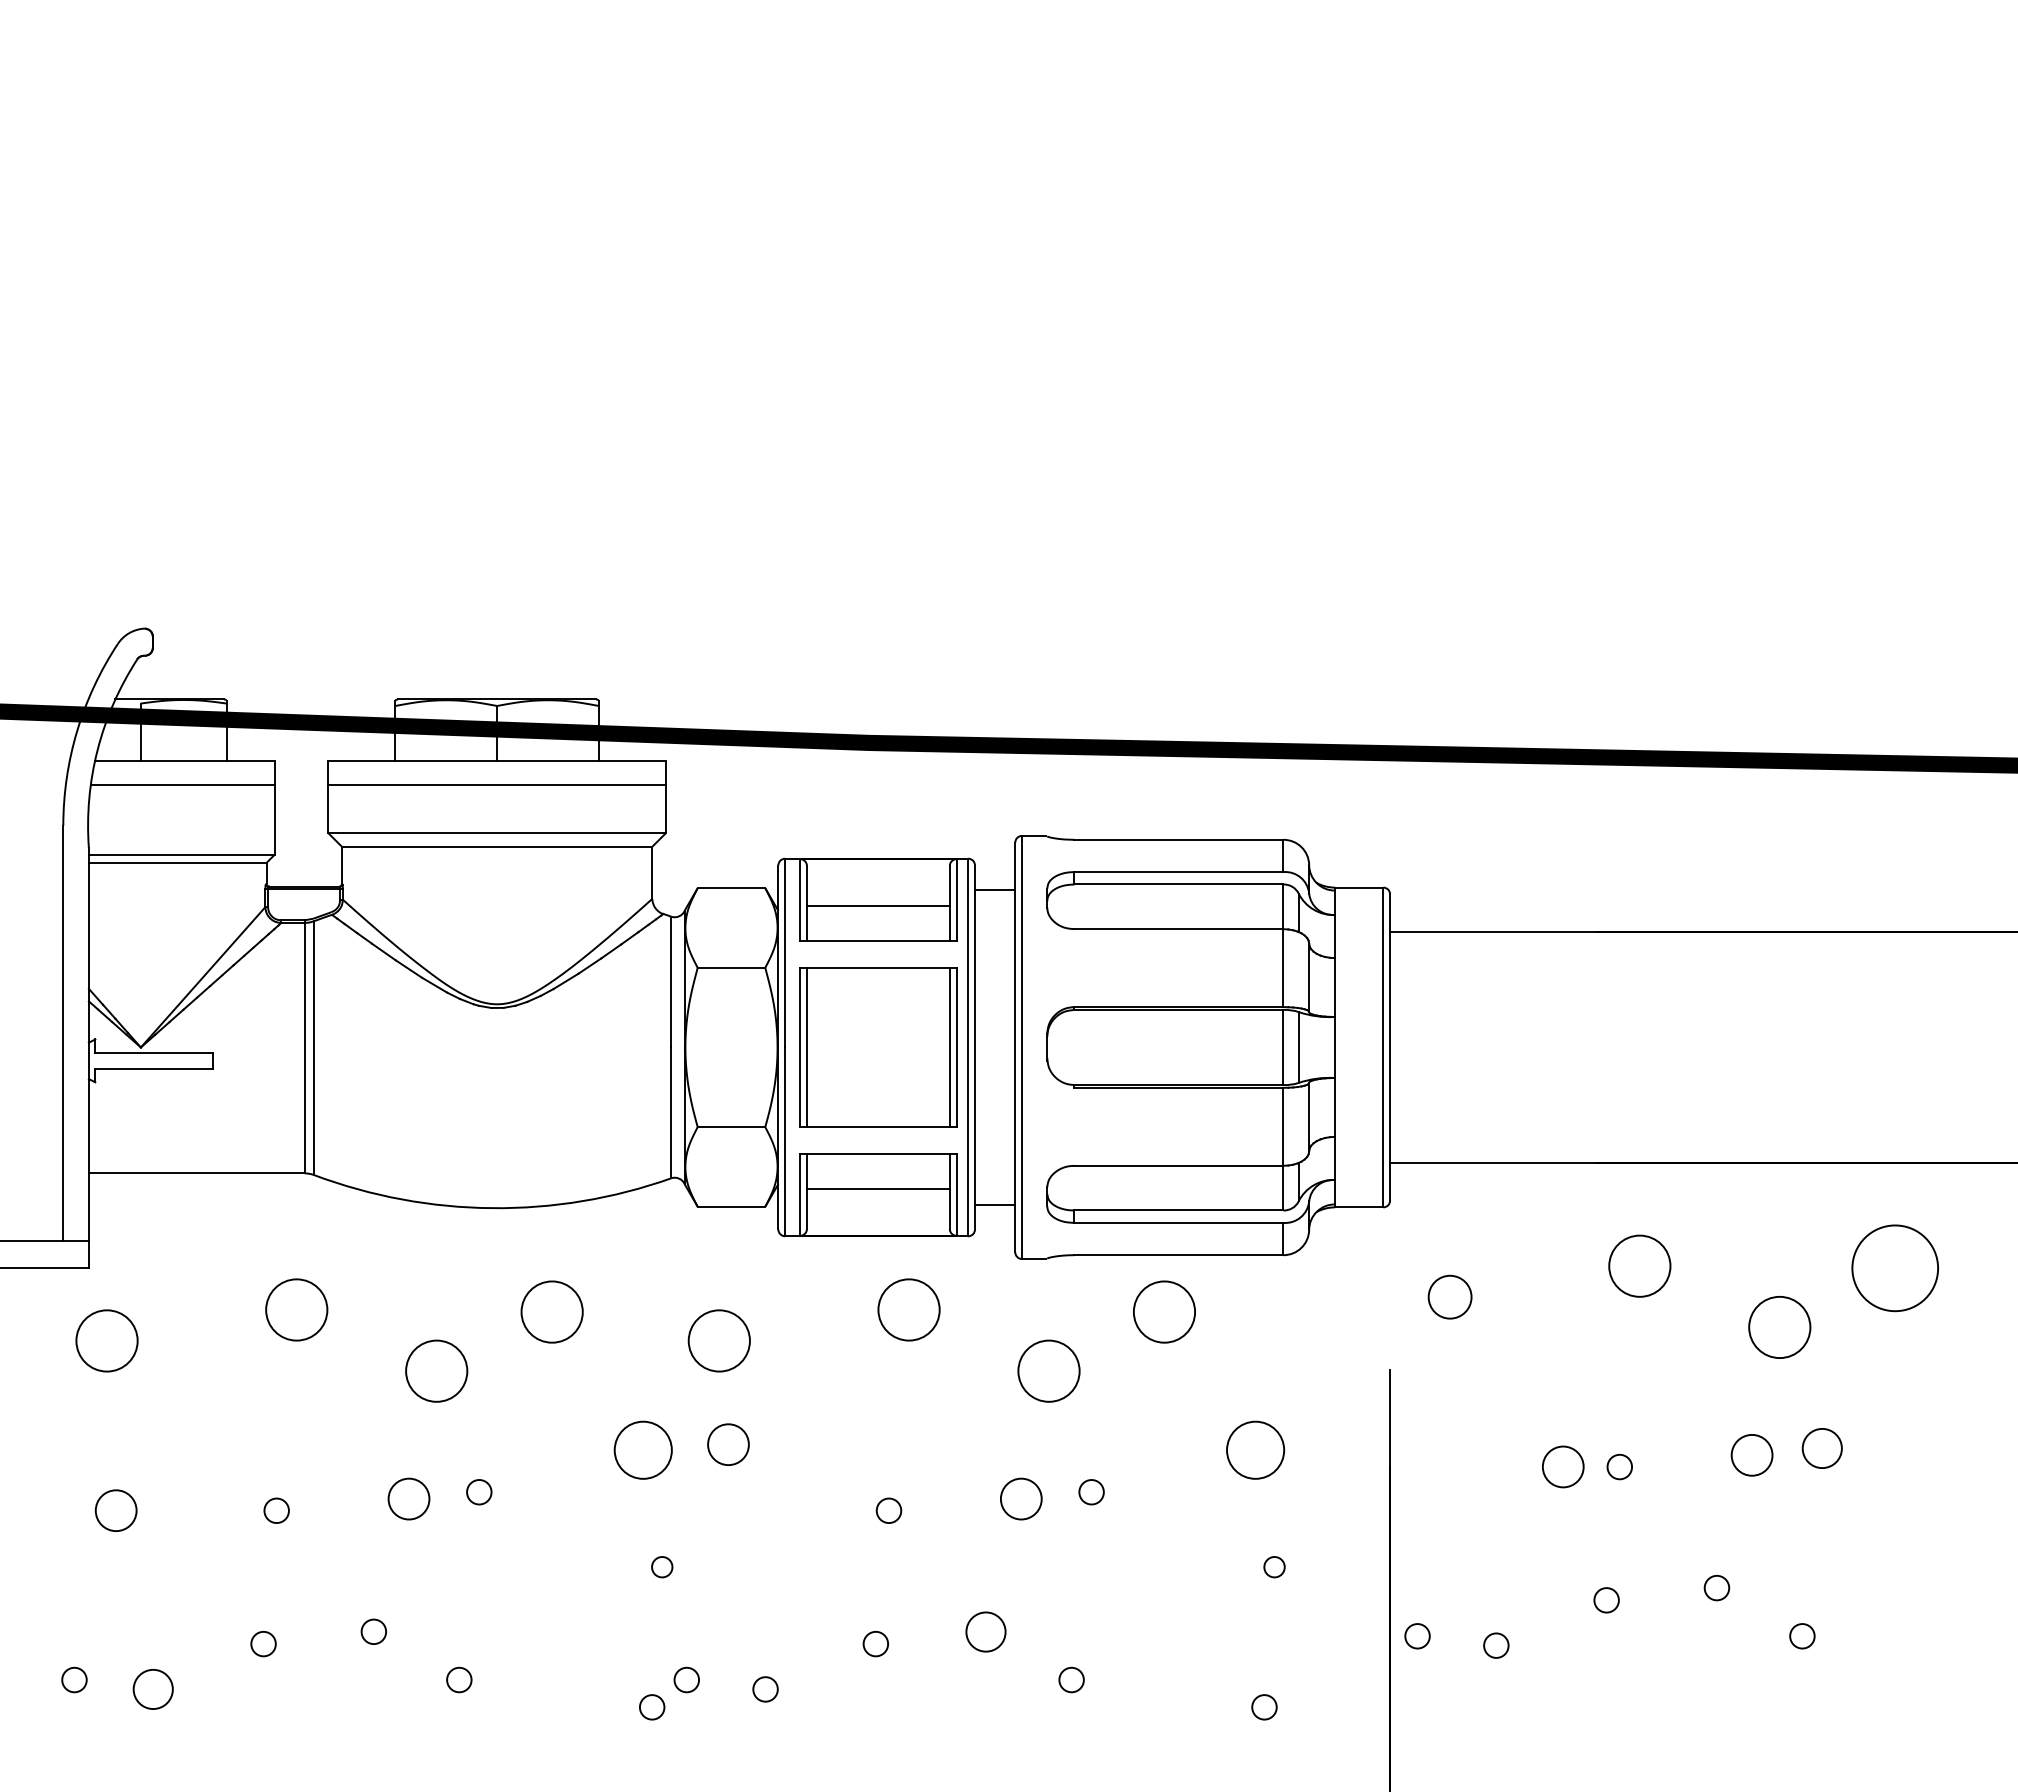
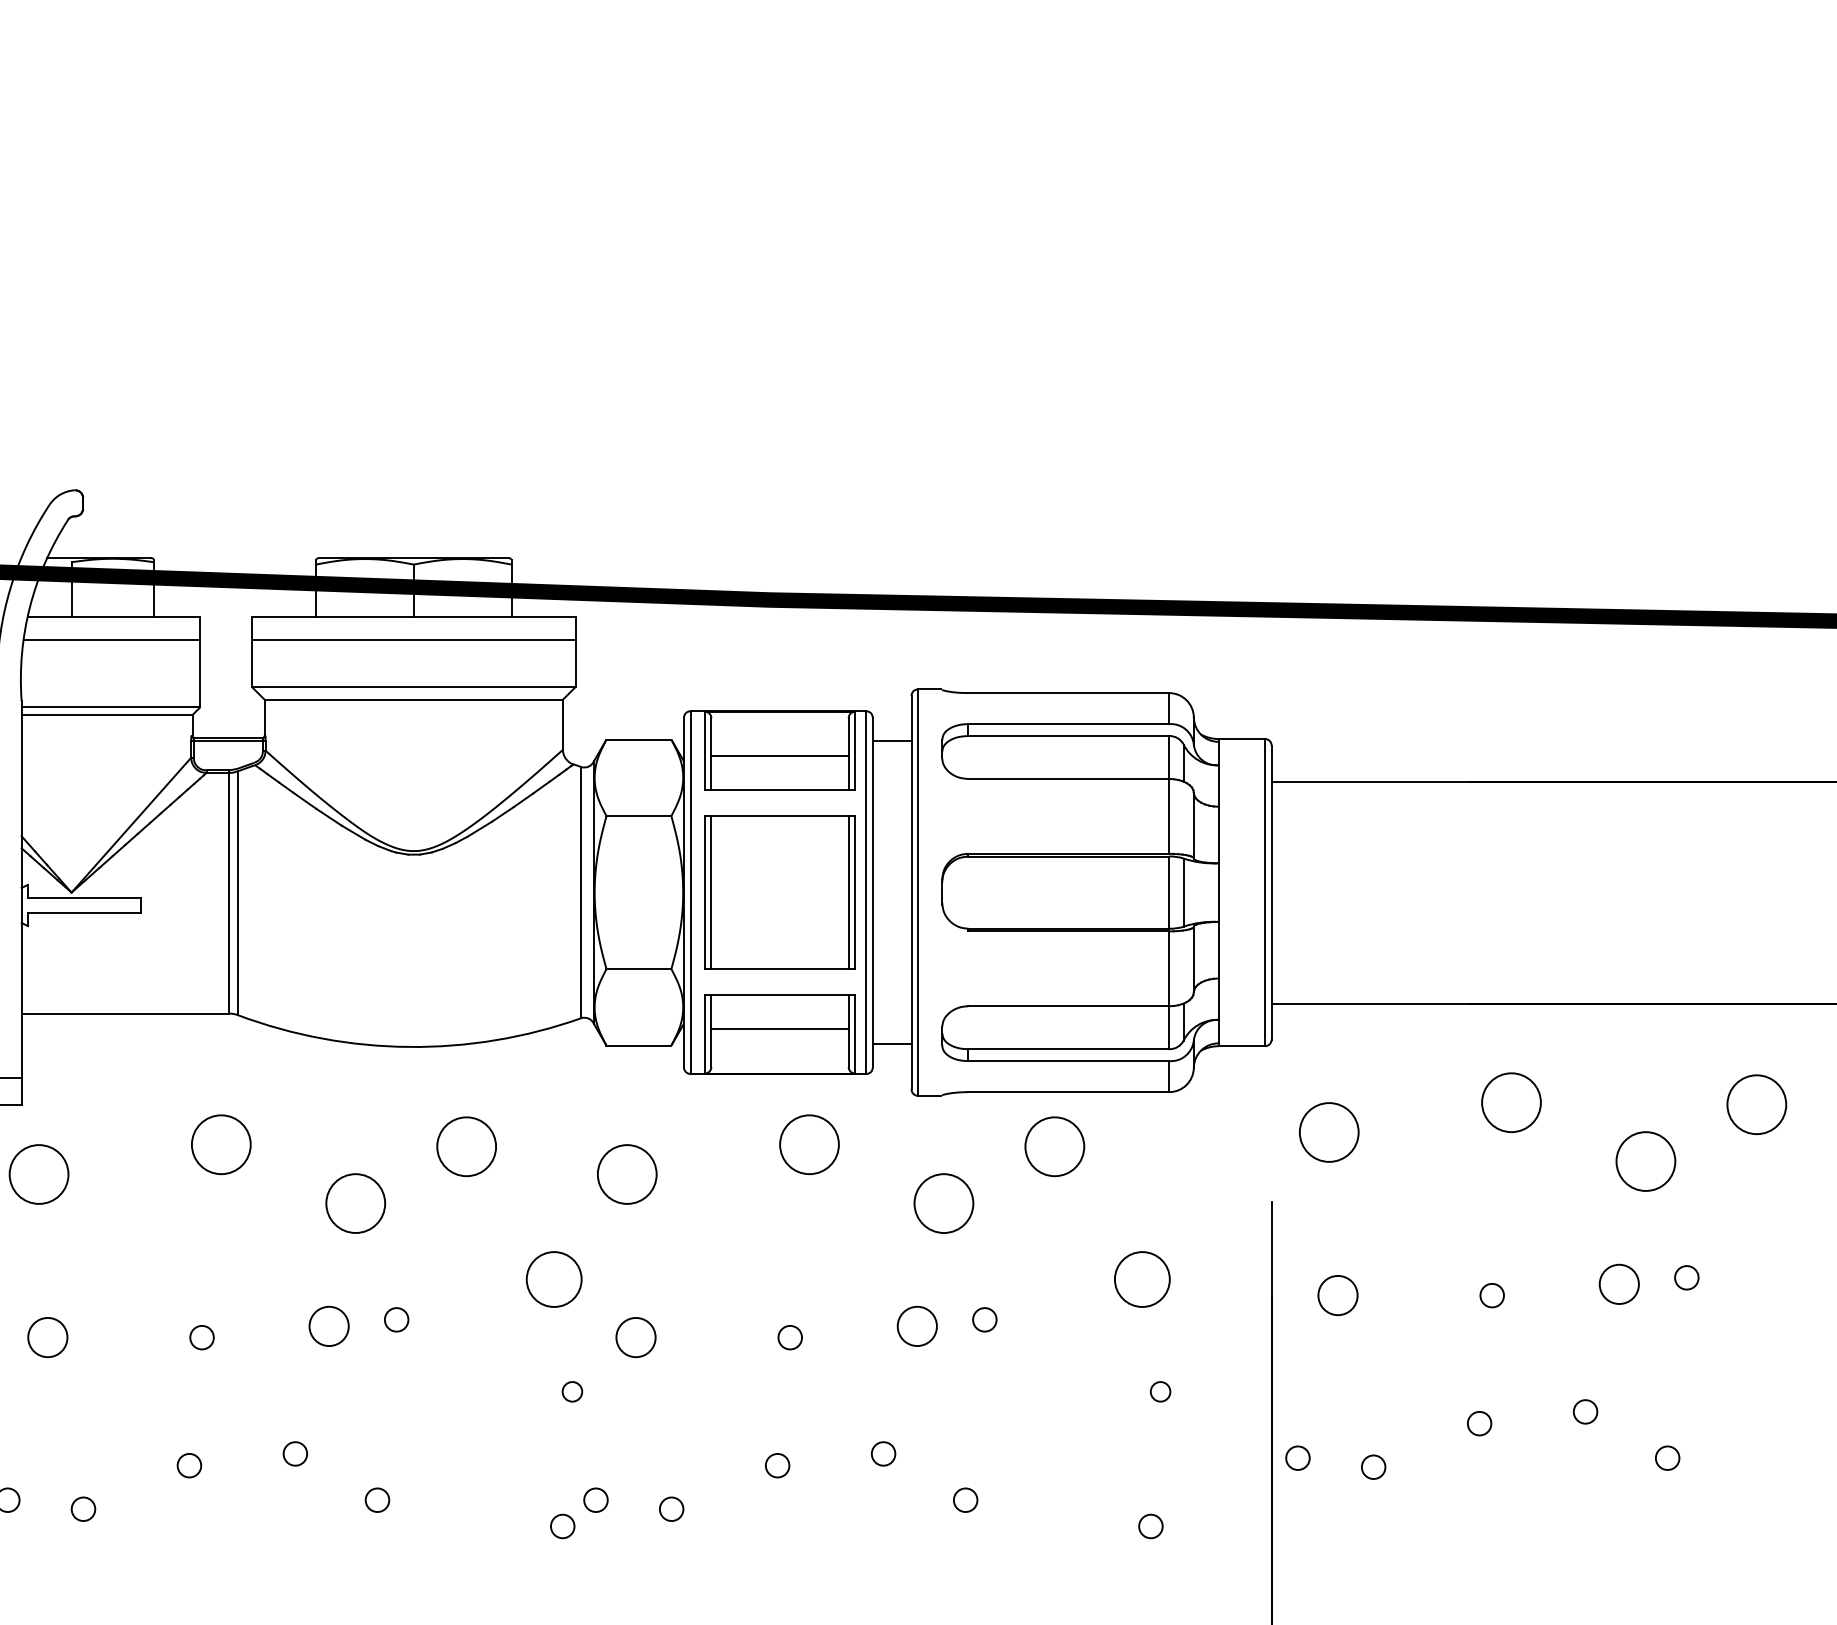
circle: (1894, 1267) -> (1756, 1103), size x0.71
circle: (1449, 1296) -> (1328, 1131), size x1.43
circle: (728, 1444) -> (636, 1337), moved
circle: (1822, 1448) -> (1686, 1277), size x0.62
circle: (1563, 1466) -> (1338, 1295), moved
circle: (986, 1631) -> (883, 1453), size x0.62
circle: (153, 1689) -> (83, 1509), size x0.62

